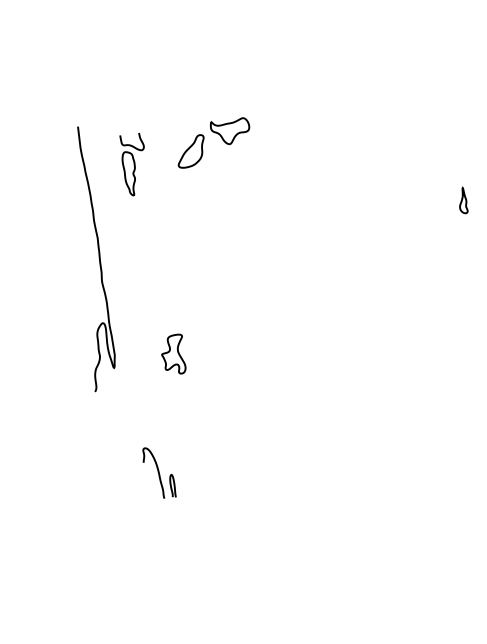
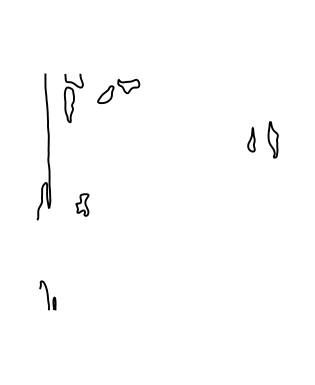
part: (133, 163) -> (73, 97), size x1.43
part: (462, 200) -> (251, 139), size x1.67
part: (158, 472) -> (47, 295), moved

